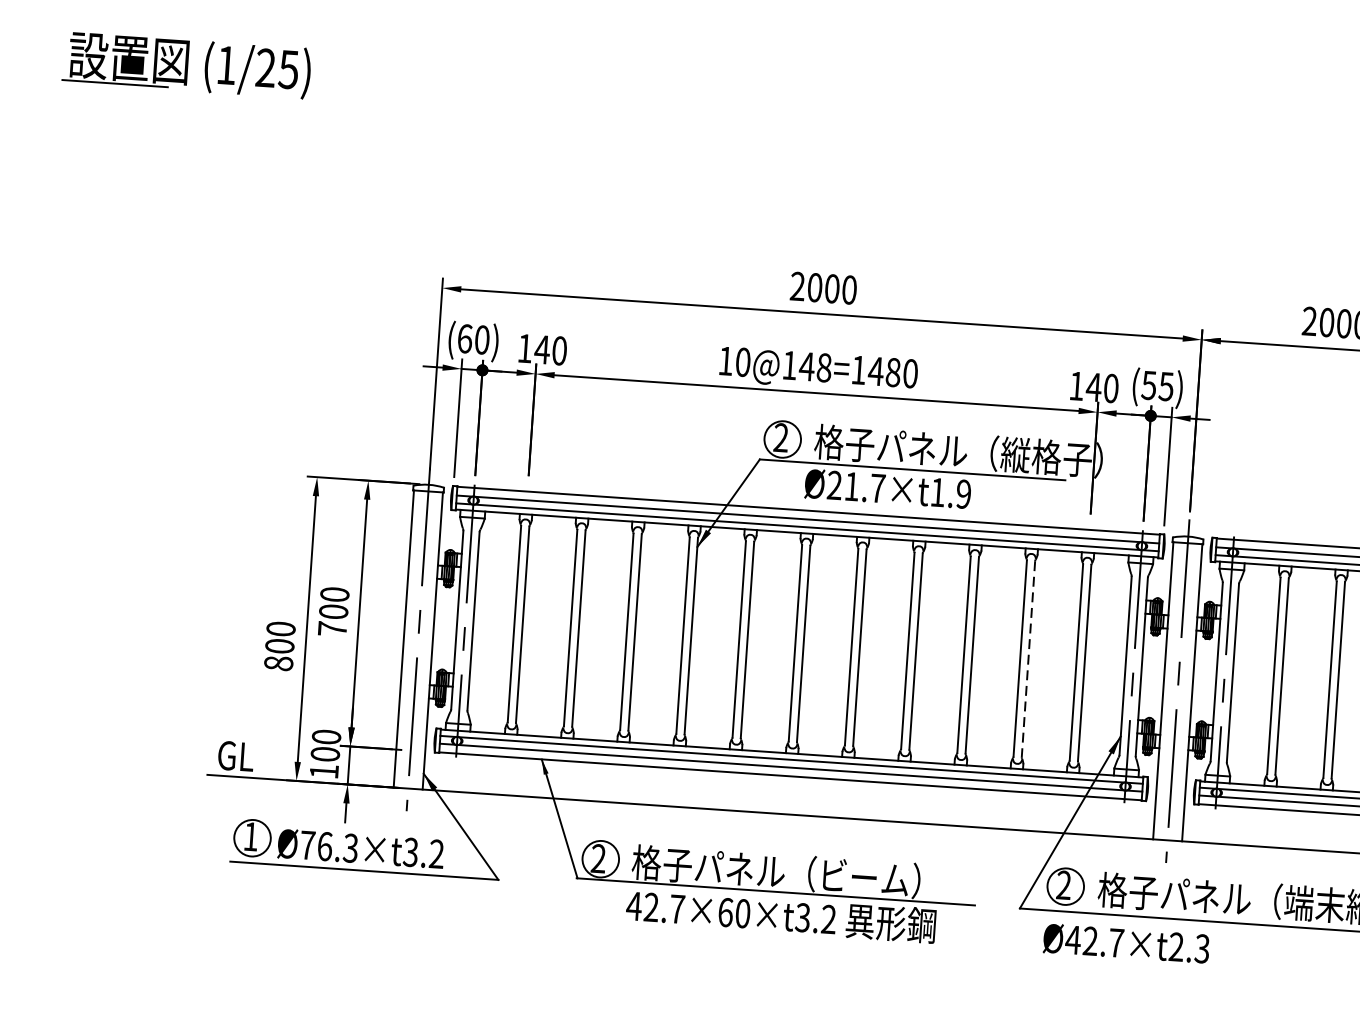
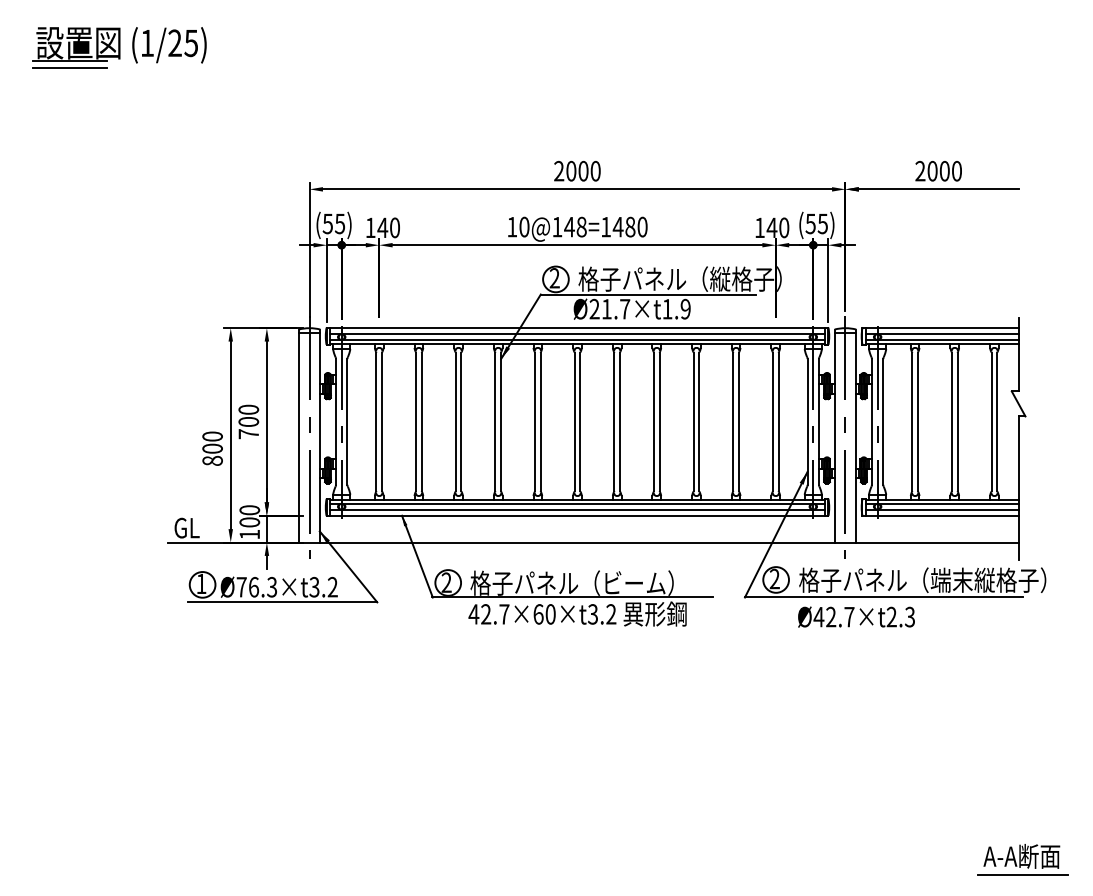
line: (113, 93) -> (69, 68), added
text: (472, 338) -> (333, 223), (60) -> (55)
line: (1029, 659) -> (739, 422), dashed -> solid
text: (1126, 942) -> (856, 616), moved

